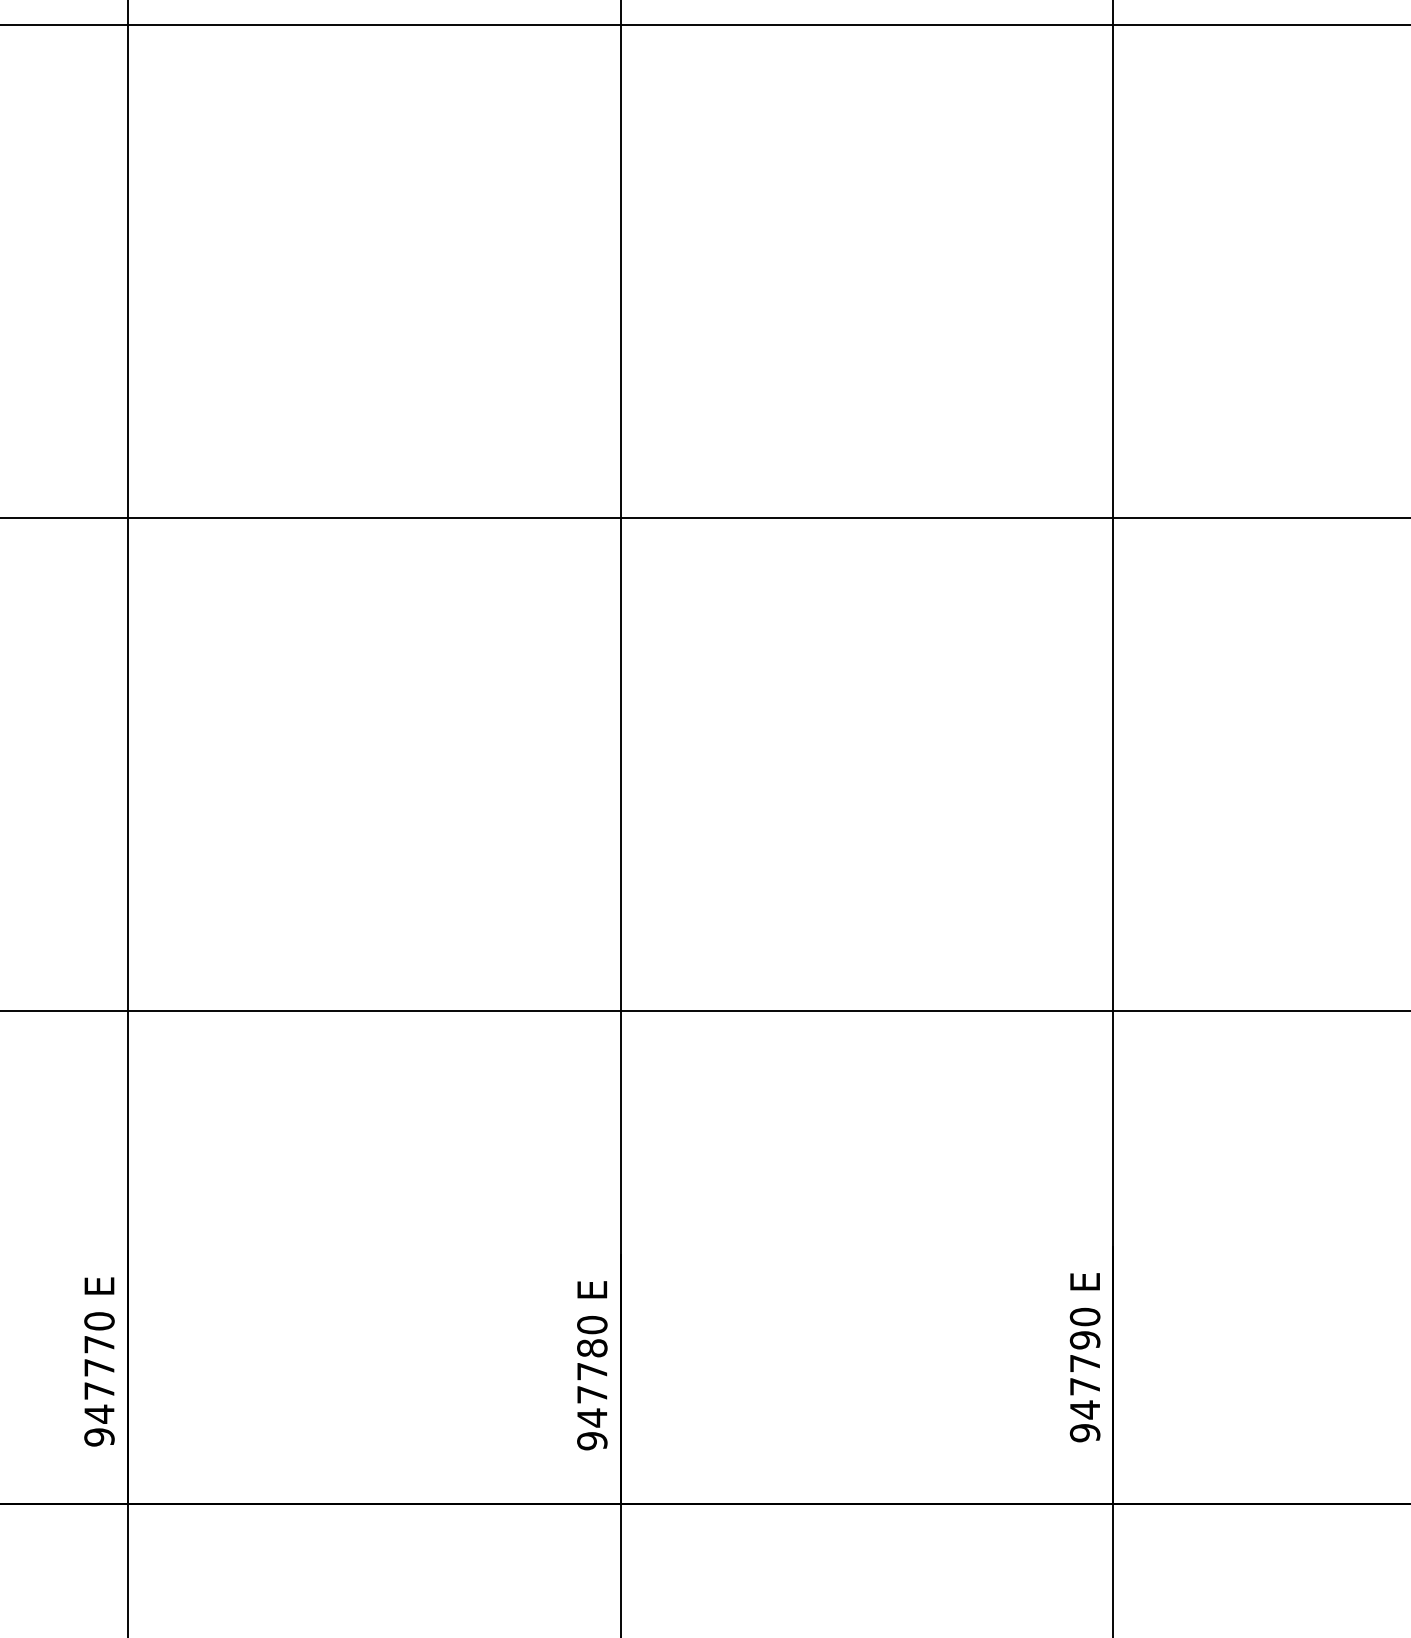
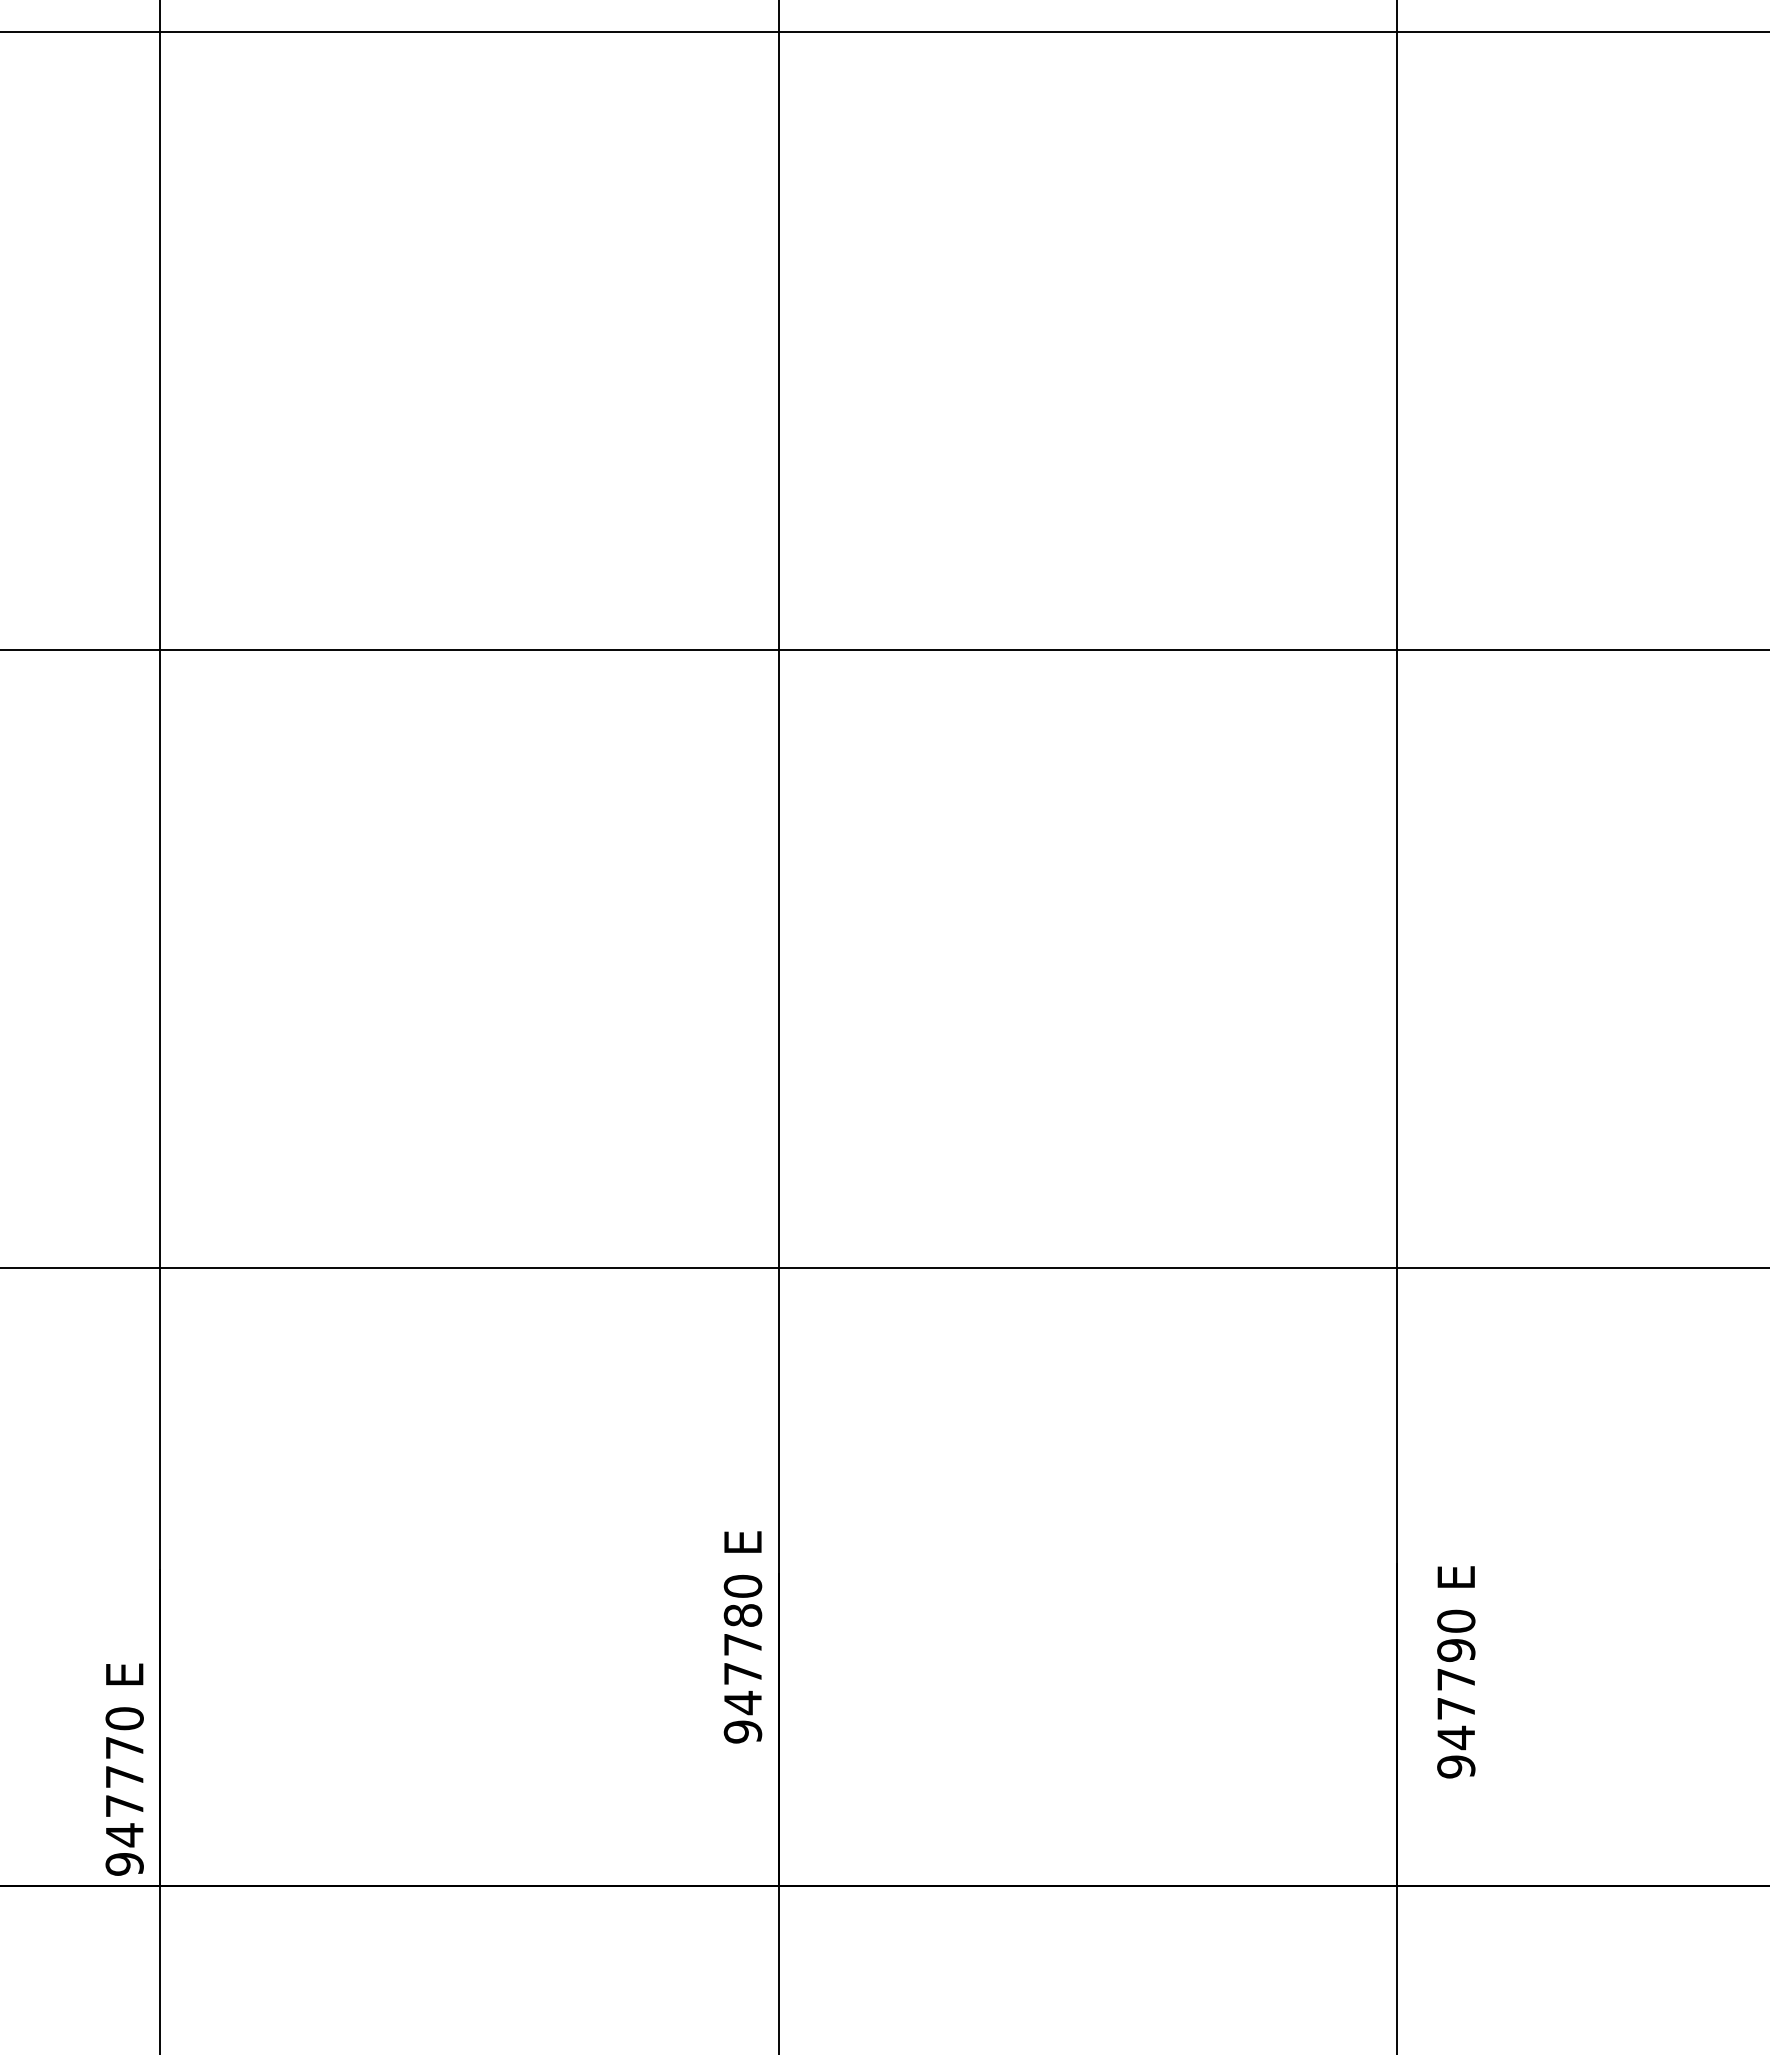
text: (1085, 1357) -> (1456, 1672), moved
text: (99, 1361) -> (124, 1769), moved
text: (591, 1365) -> (742, 1637), moved

